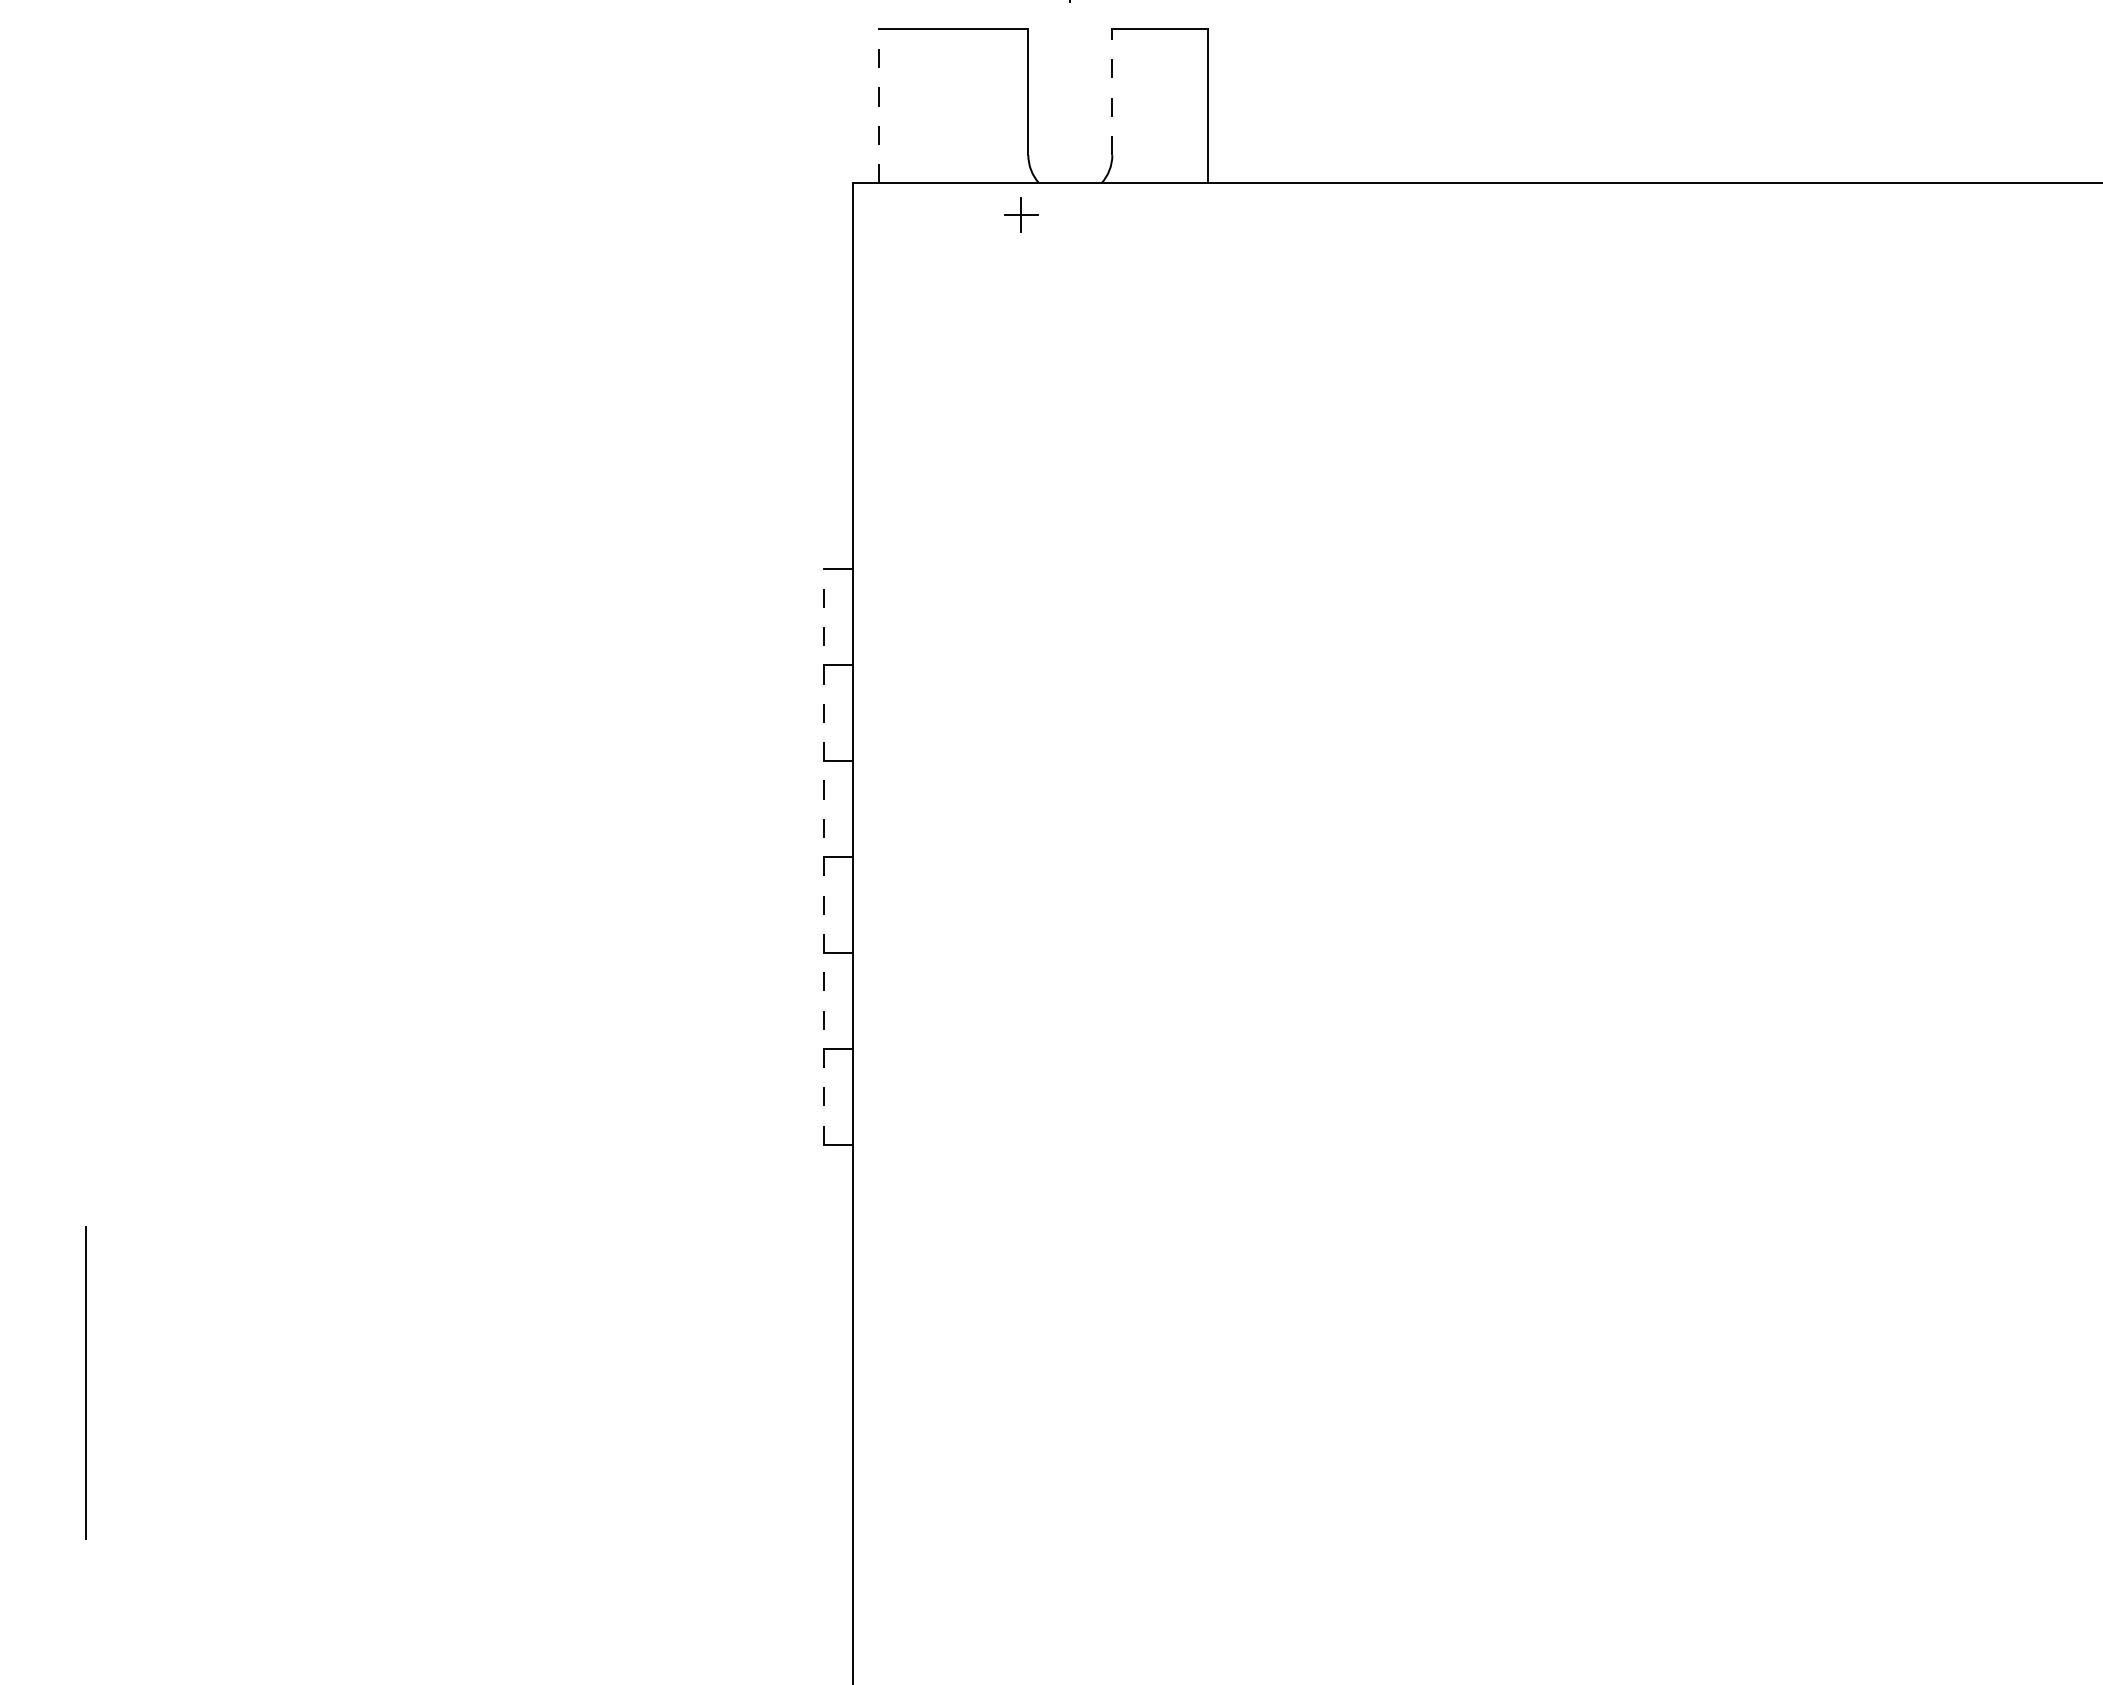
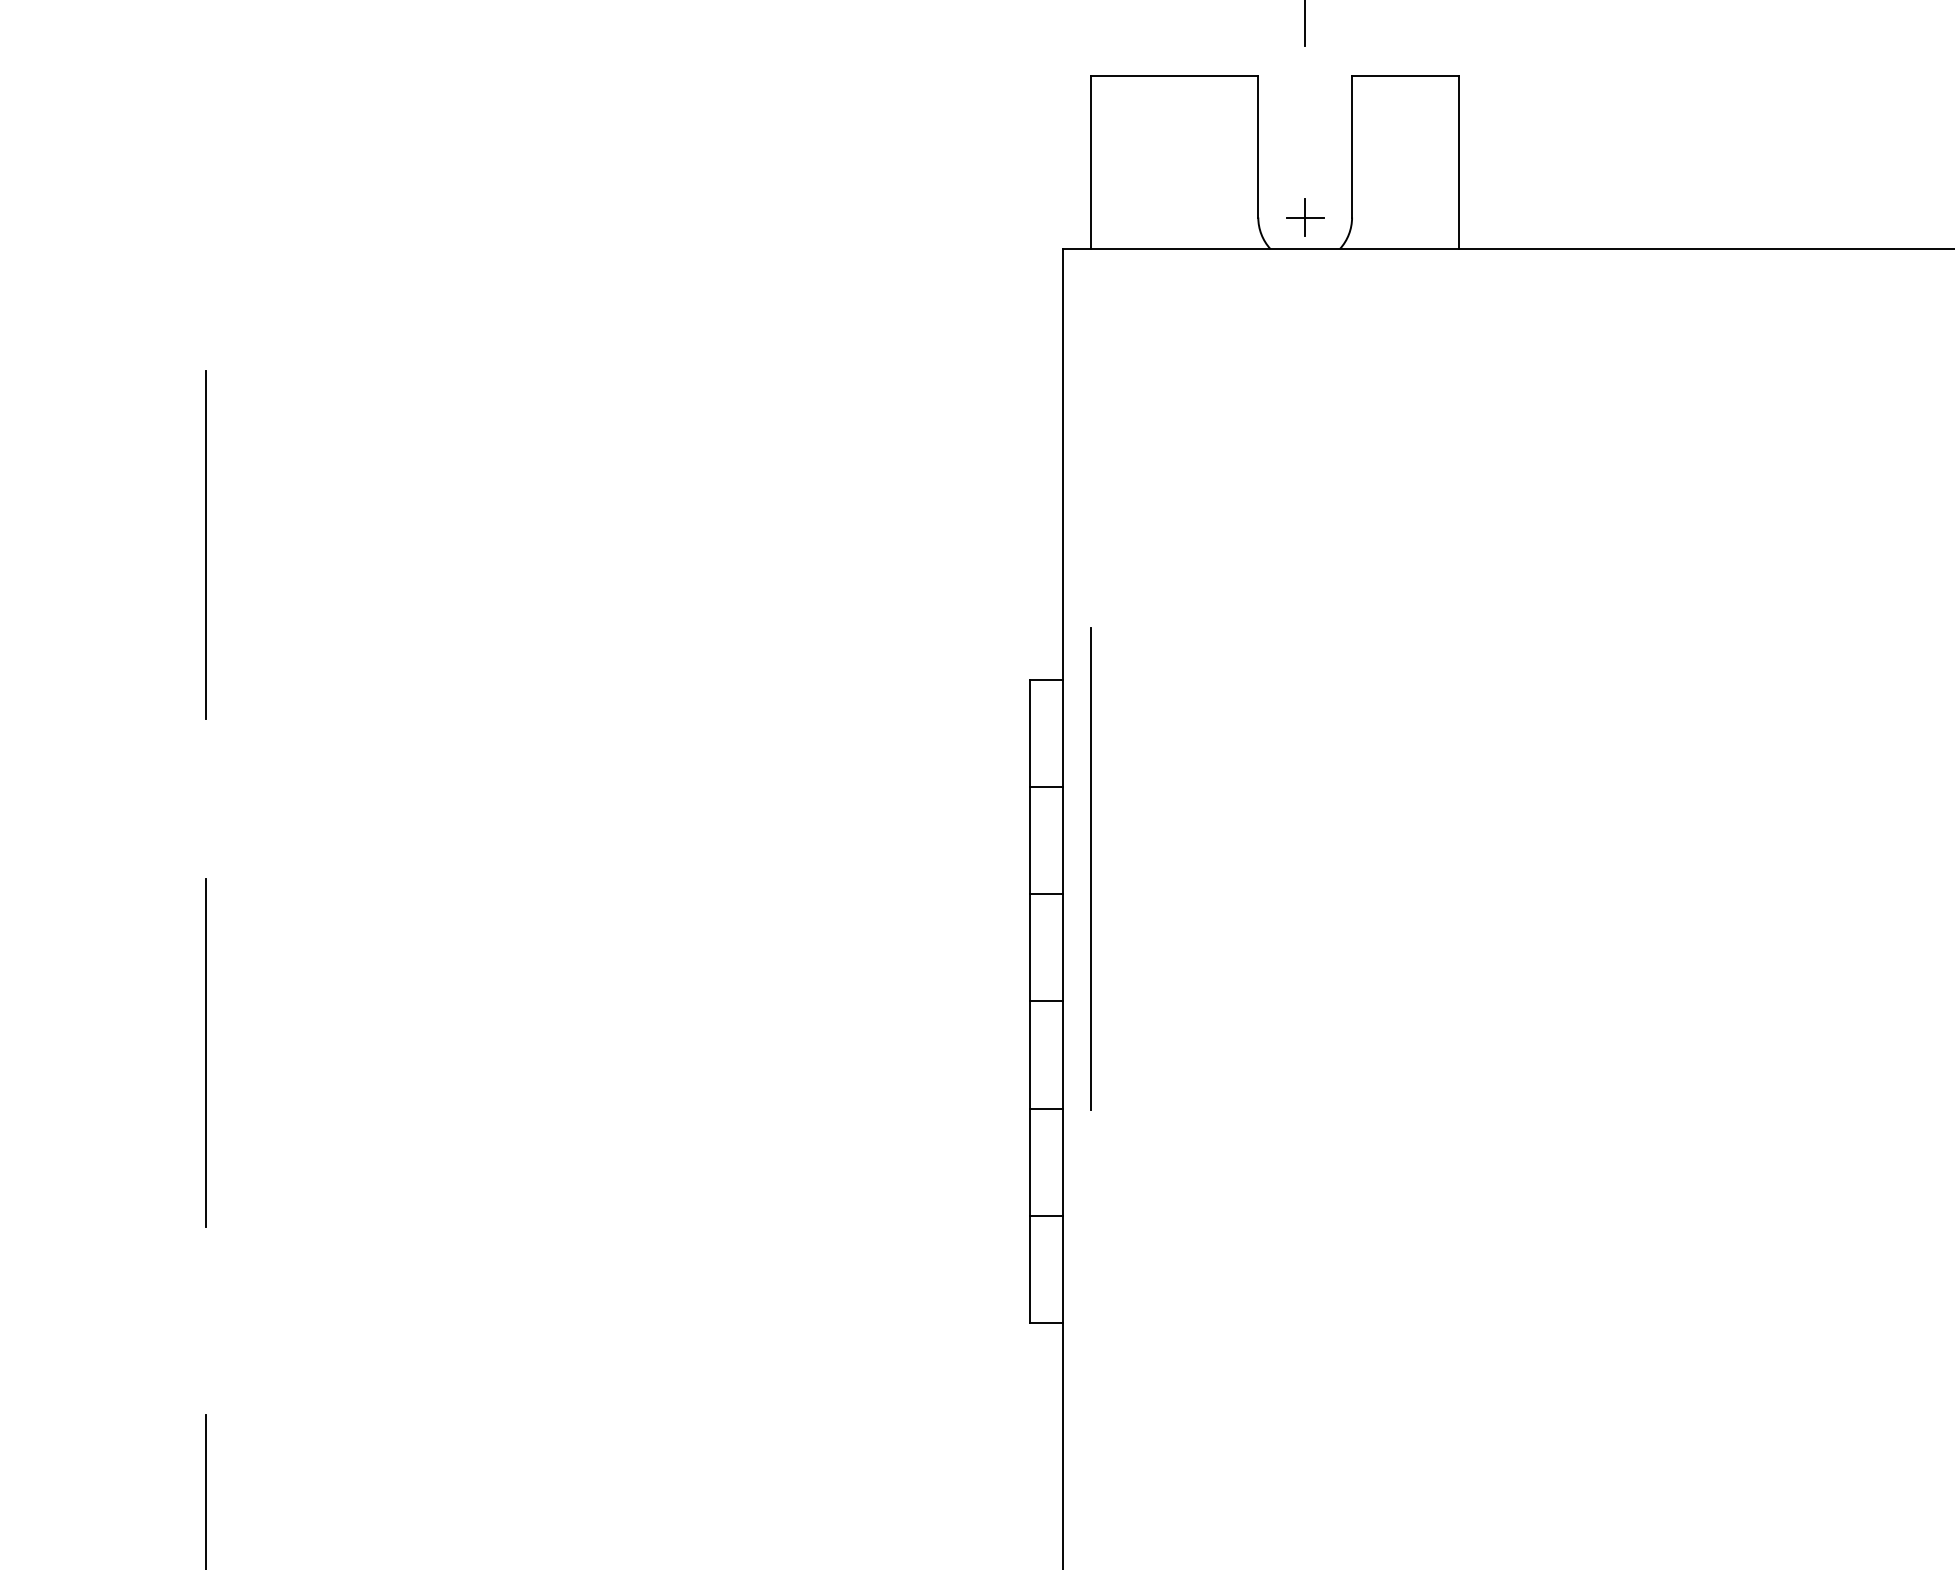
line: (1112, 91) -> (1352, 146), dashed -> solid
line: (878, 105) -> (1090, 162), dashed -> solid
part: (1021, 214) -> (1305, 216), moved
line: (85, 447) -> (205, 543), added
line: (878, 738) -> (1090, 868), added
line: (823, 857) -> (1029, 1001), dashed -> solid
line: (85, 903) -> (205, 1053), added

